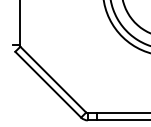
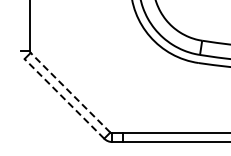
line: (53, 79) -> (70, 92), solid -> dashed
line: (48, 84) -> (64, 98), solid -> dashed

